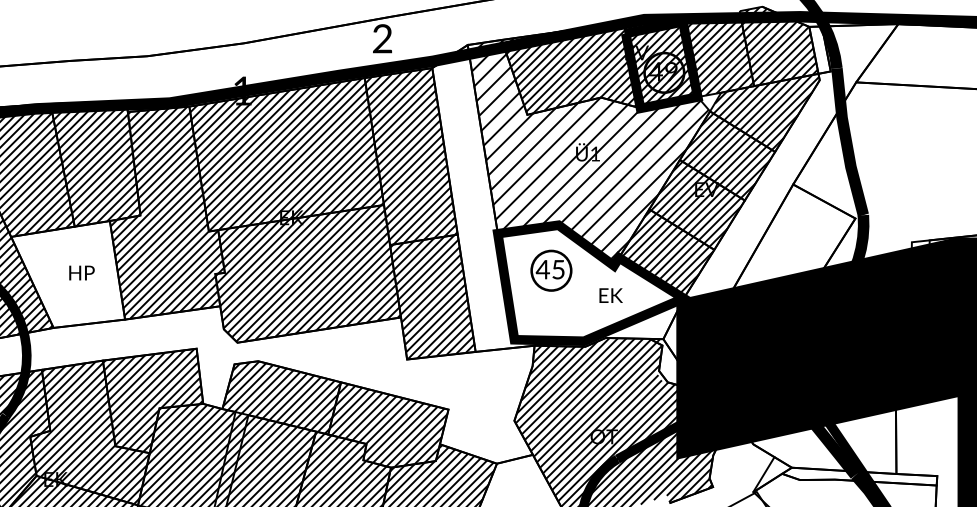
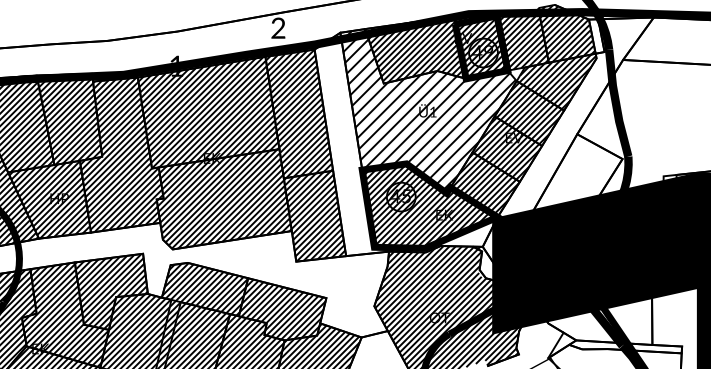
hatch: (68, 274) -> (49, 199), added
hatch: (590, 283) -> (429, 206), added

